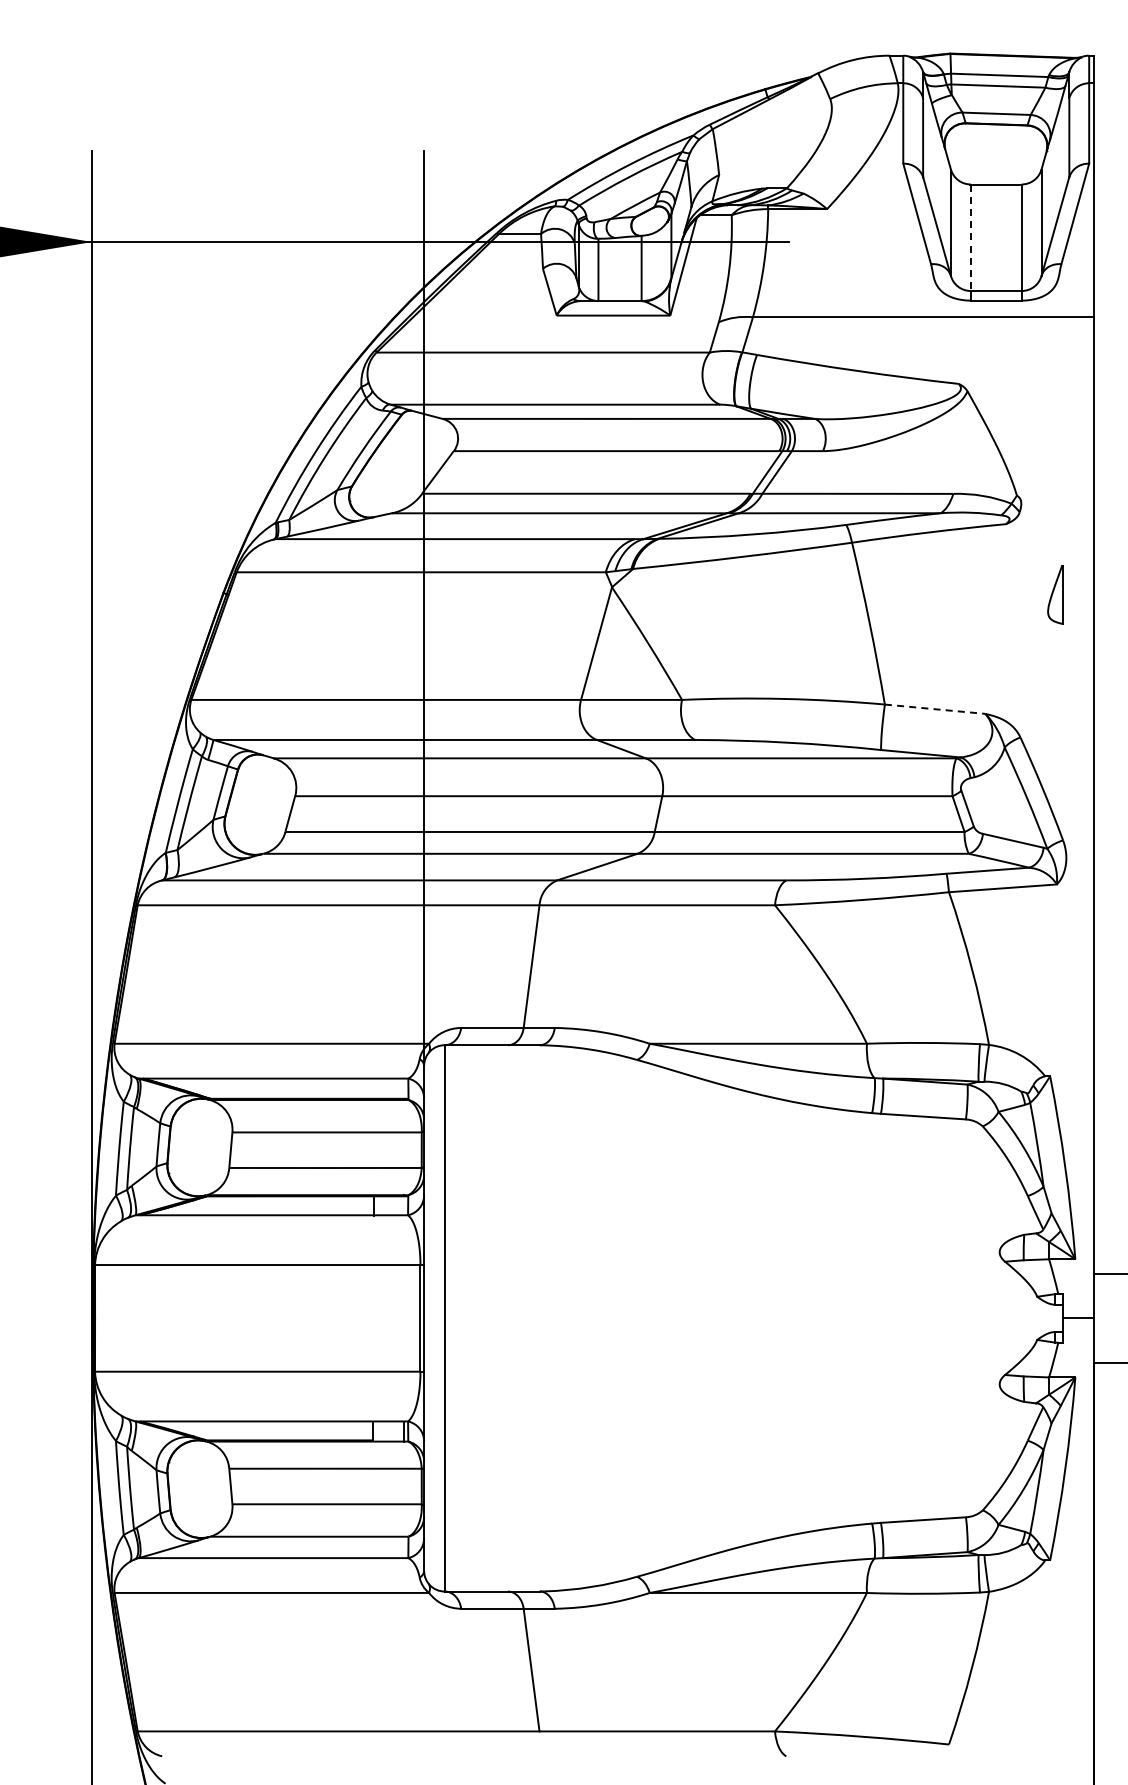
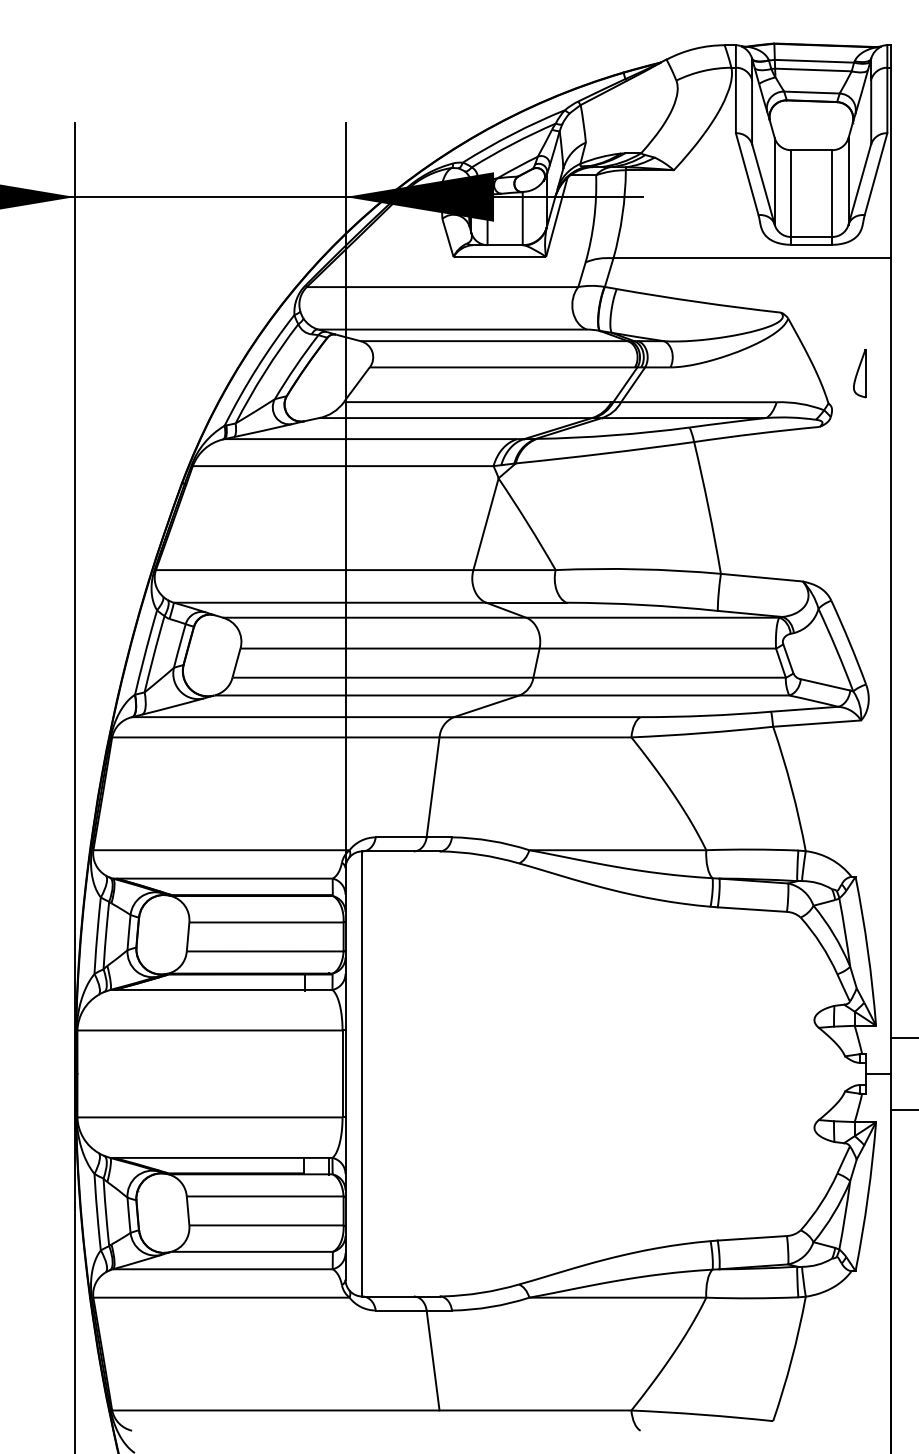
line: (970, 238) -> (790, 194), dashed -> solid
fill: (515, 241) -> (419, 196), added
part: (1055, 594) -> (859, 373), moved
line: (935, 709) -> (762, 577), dashed -> solid

